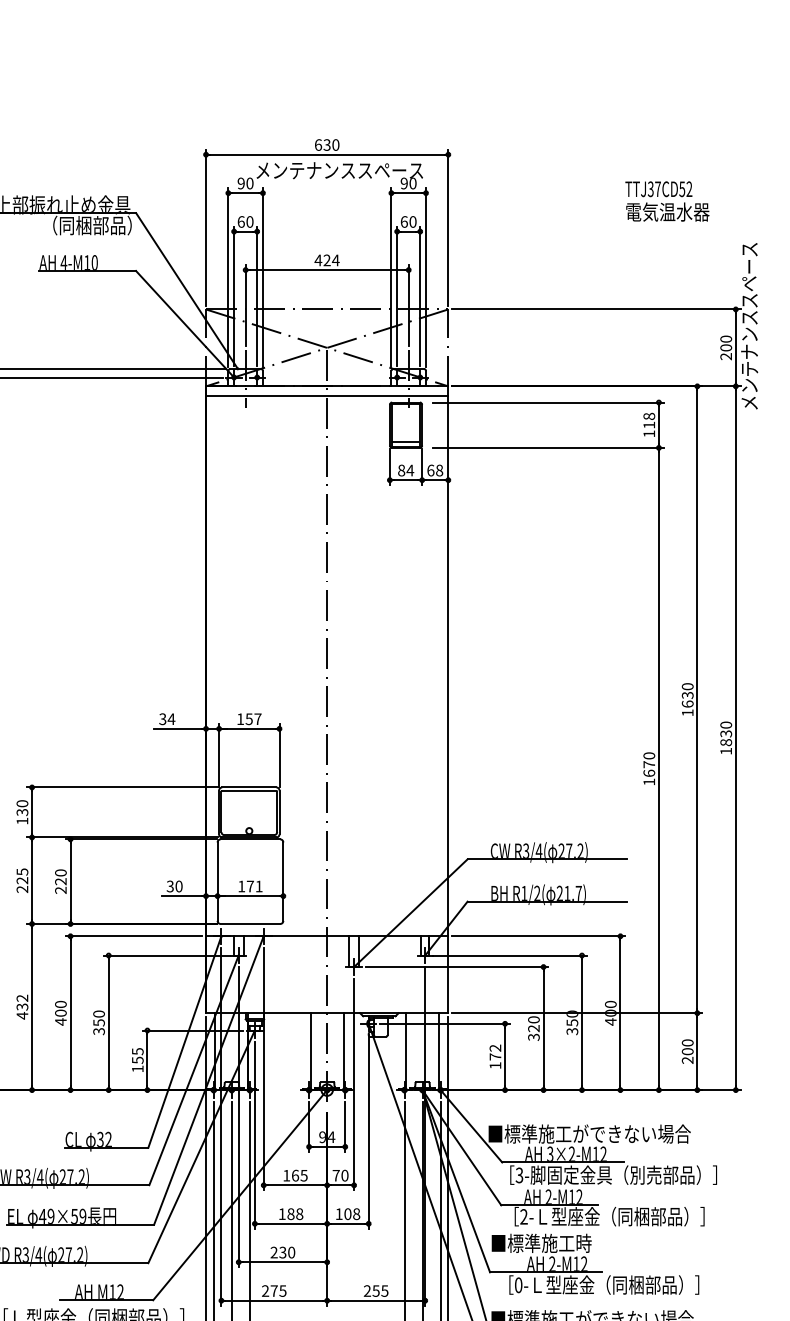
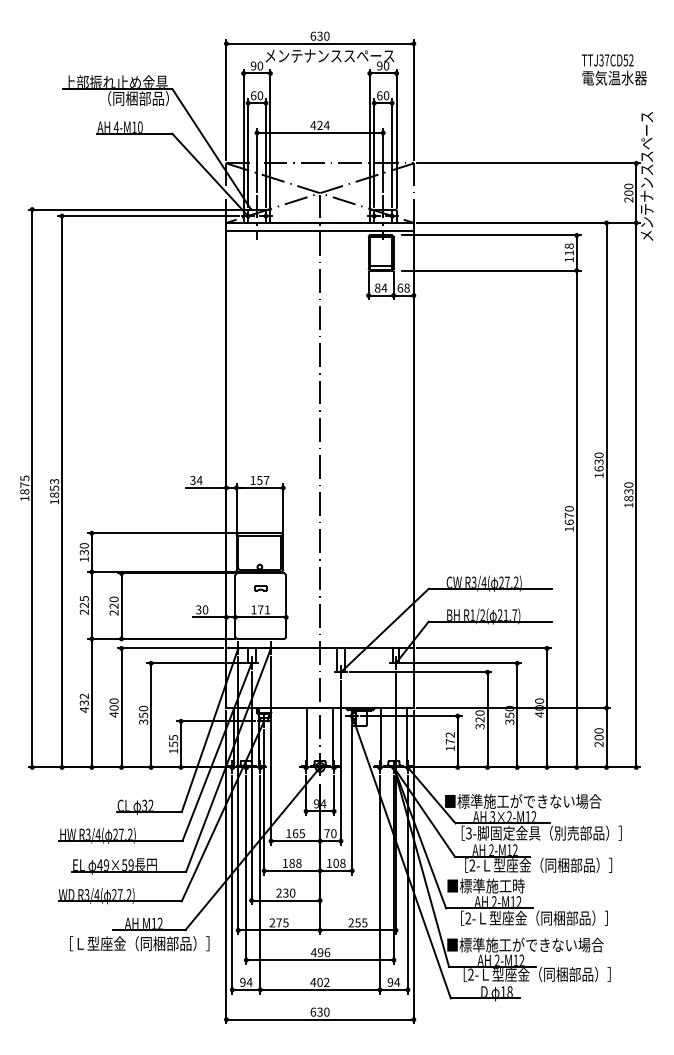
text: (666, 200) -> (613, 69), moved
part: (250, 858) -> (260, 588), added
text: (518, 1285) -> (468, 918), 0- -> 2-

